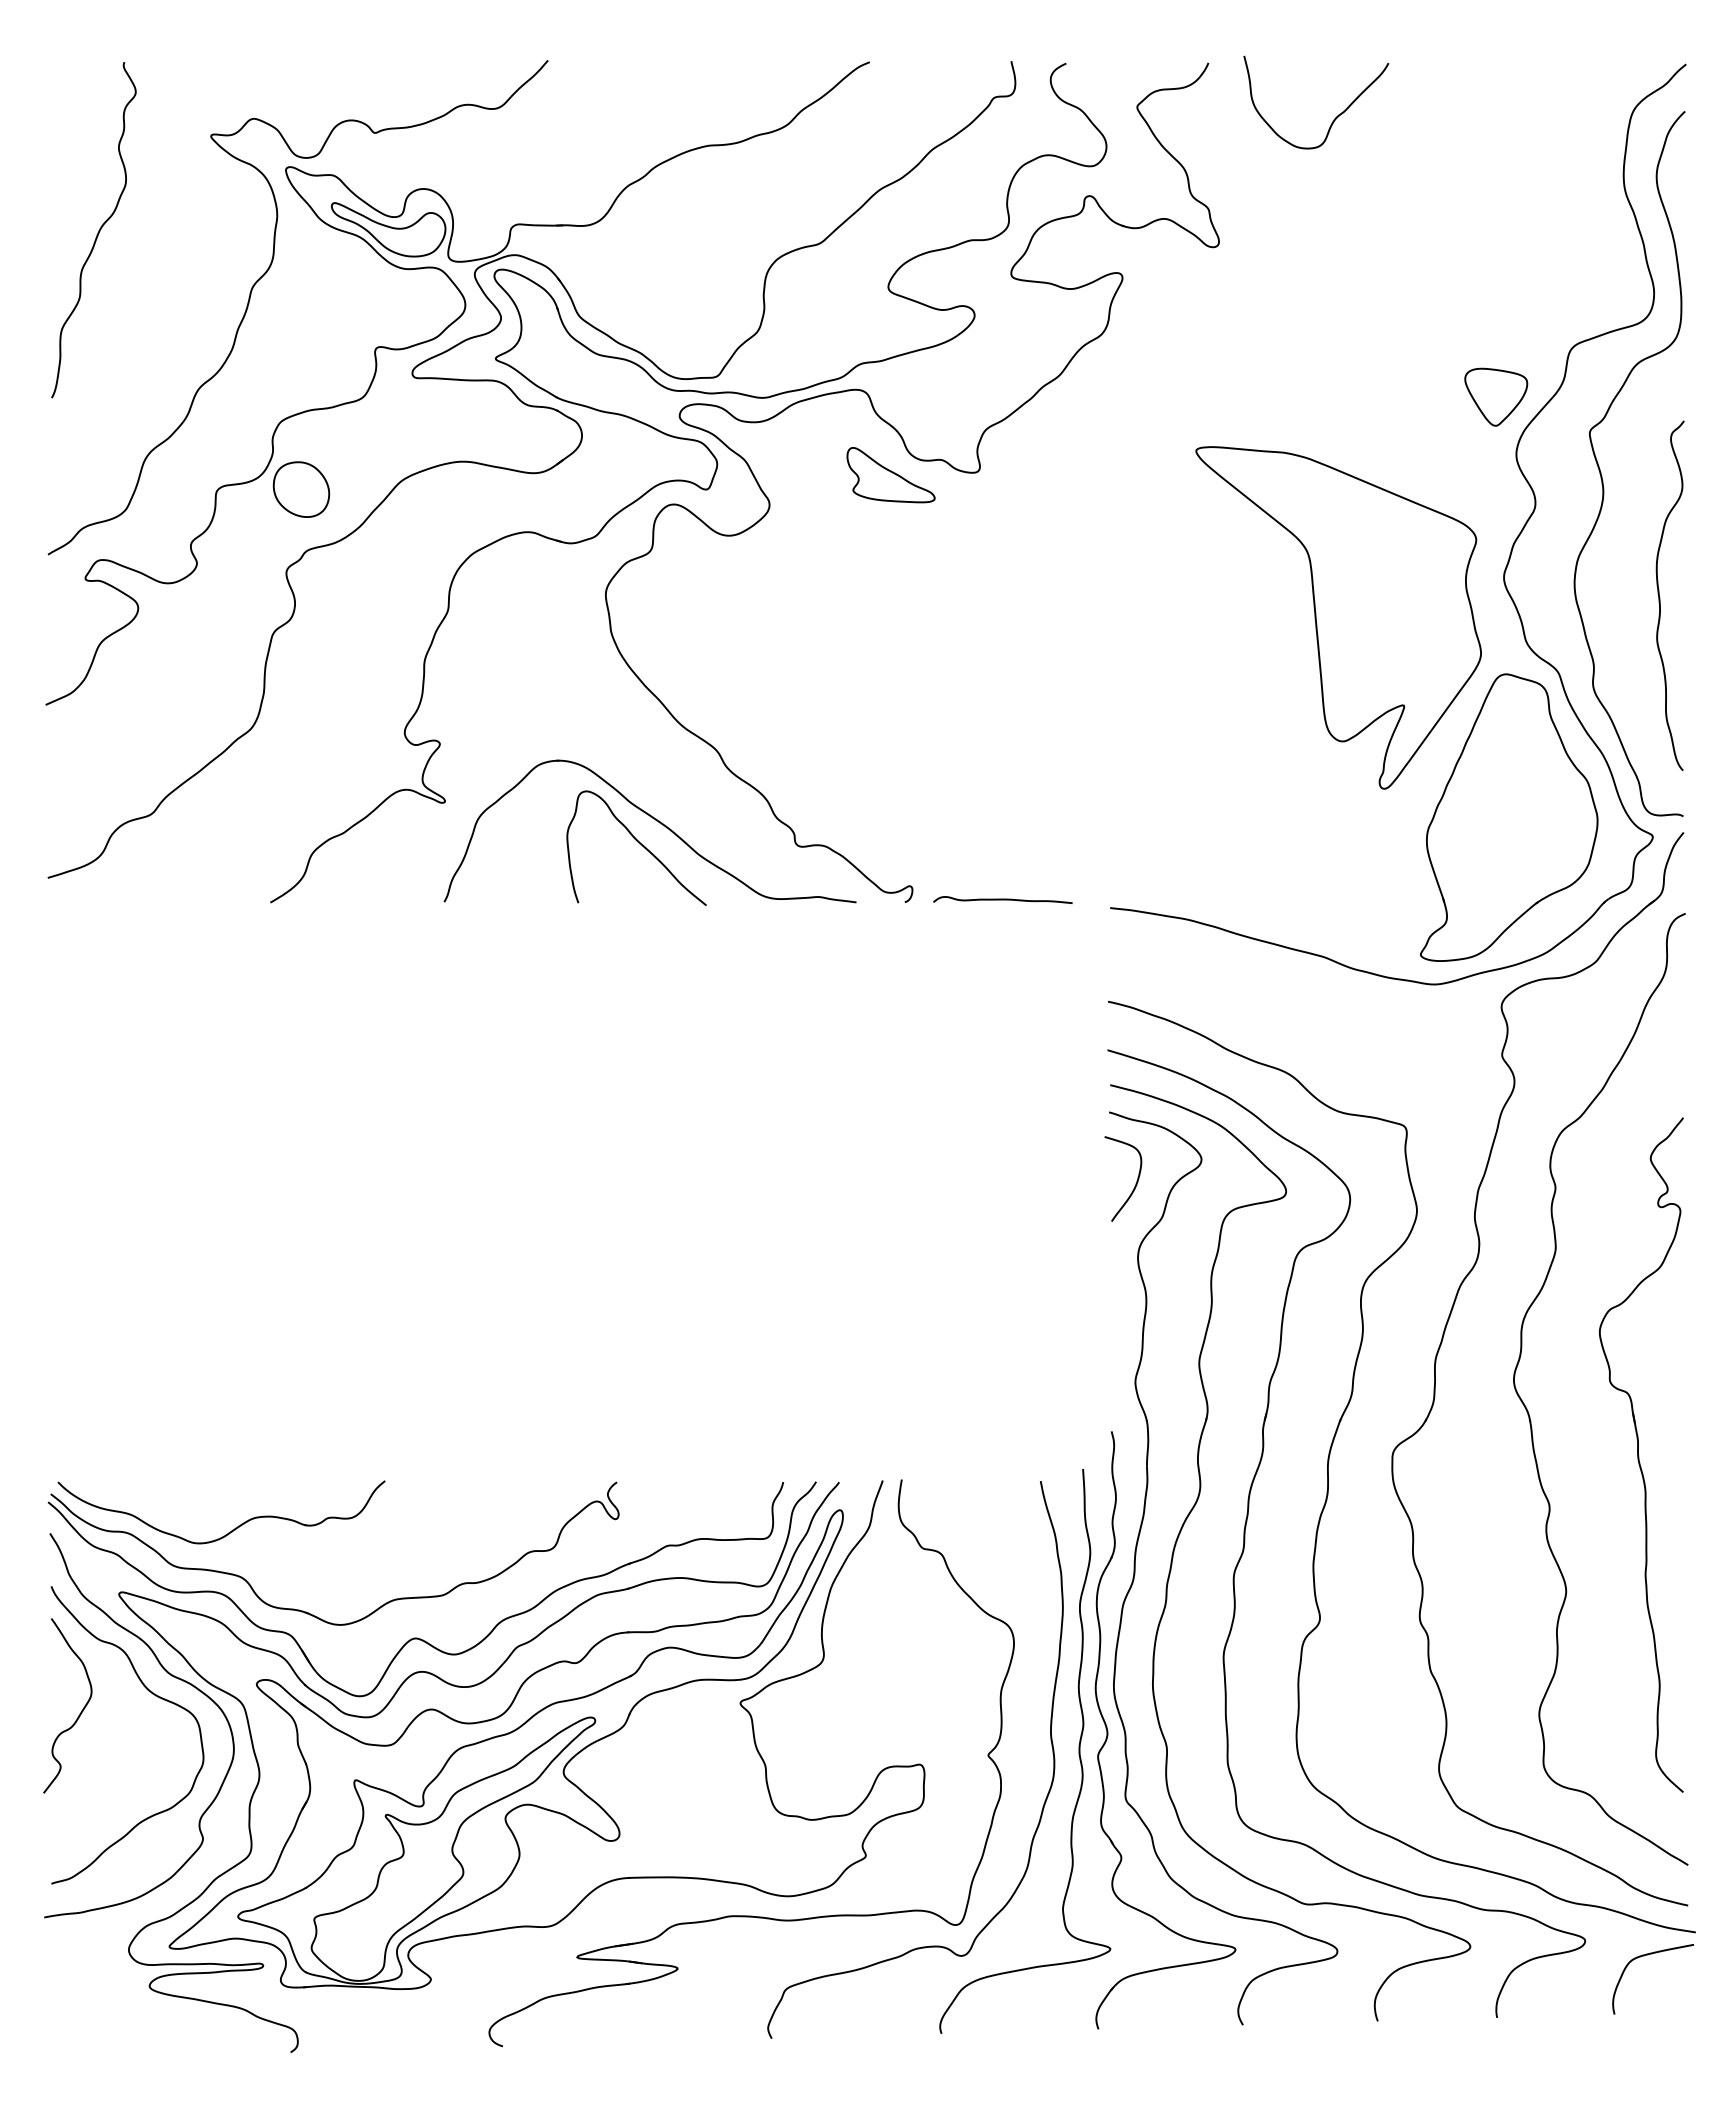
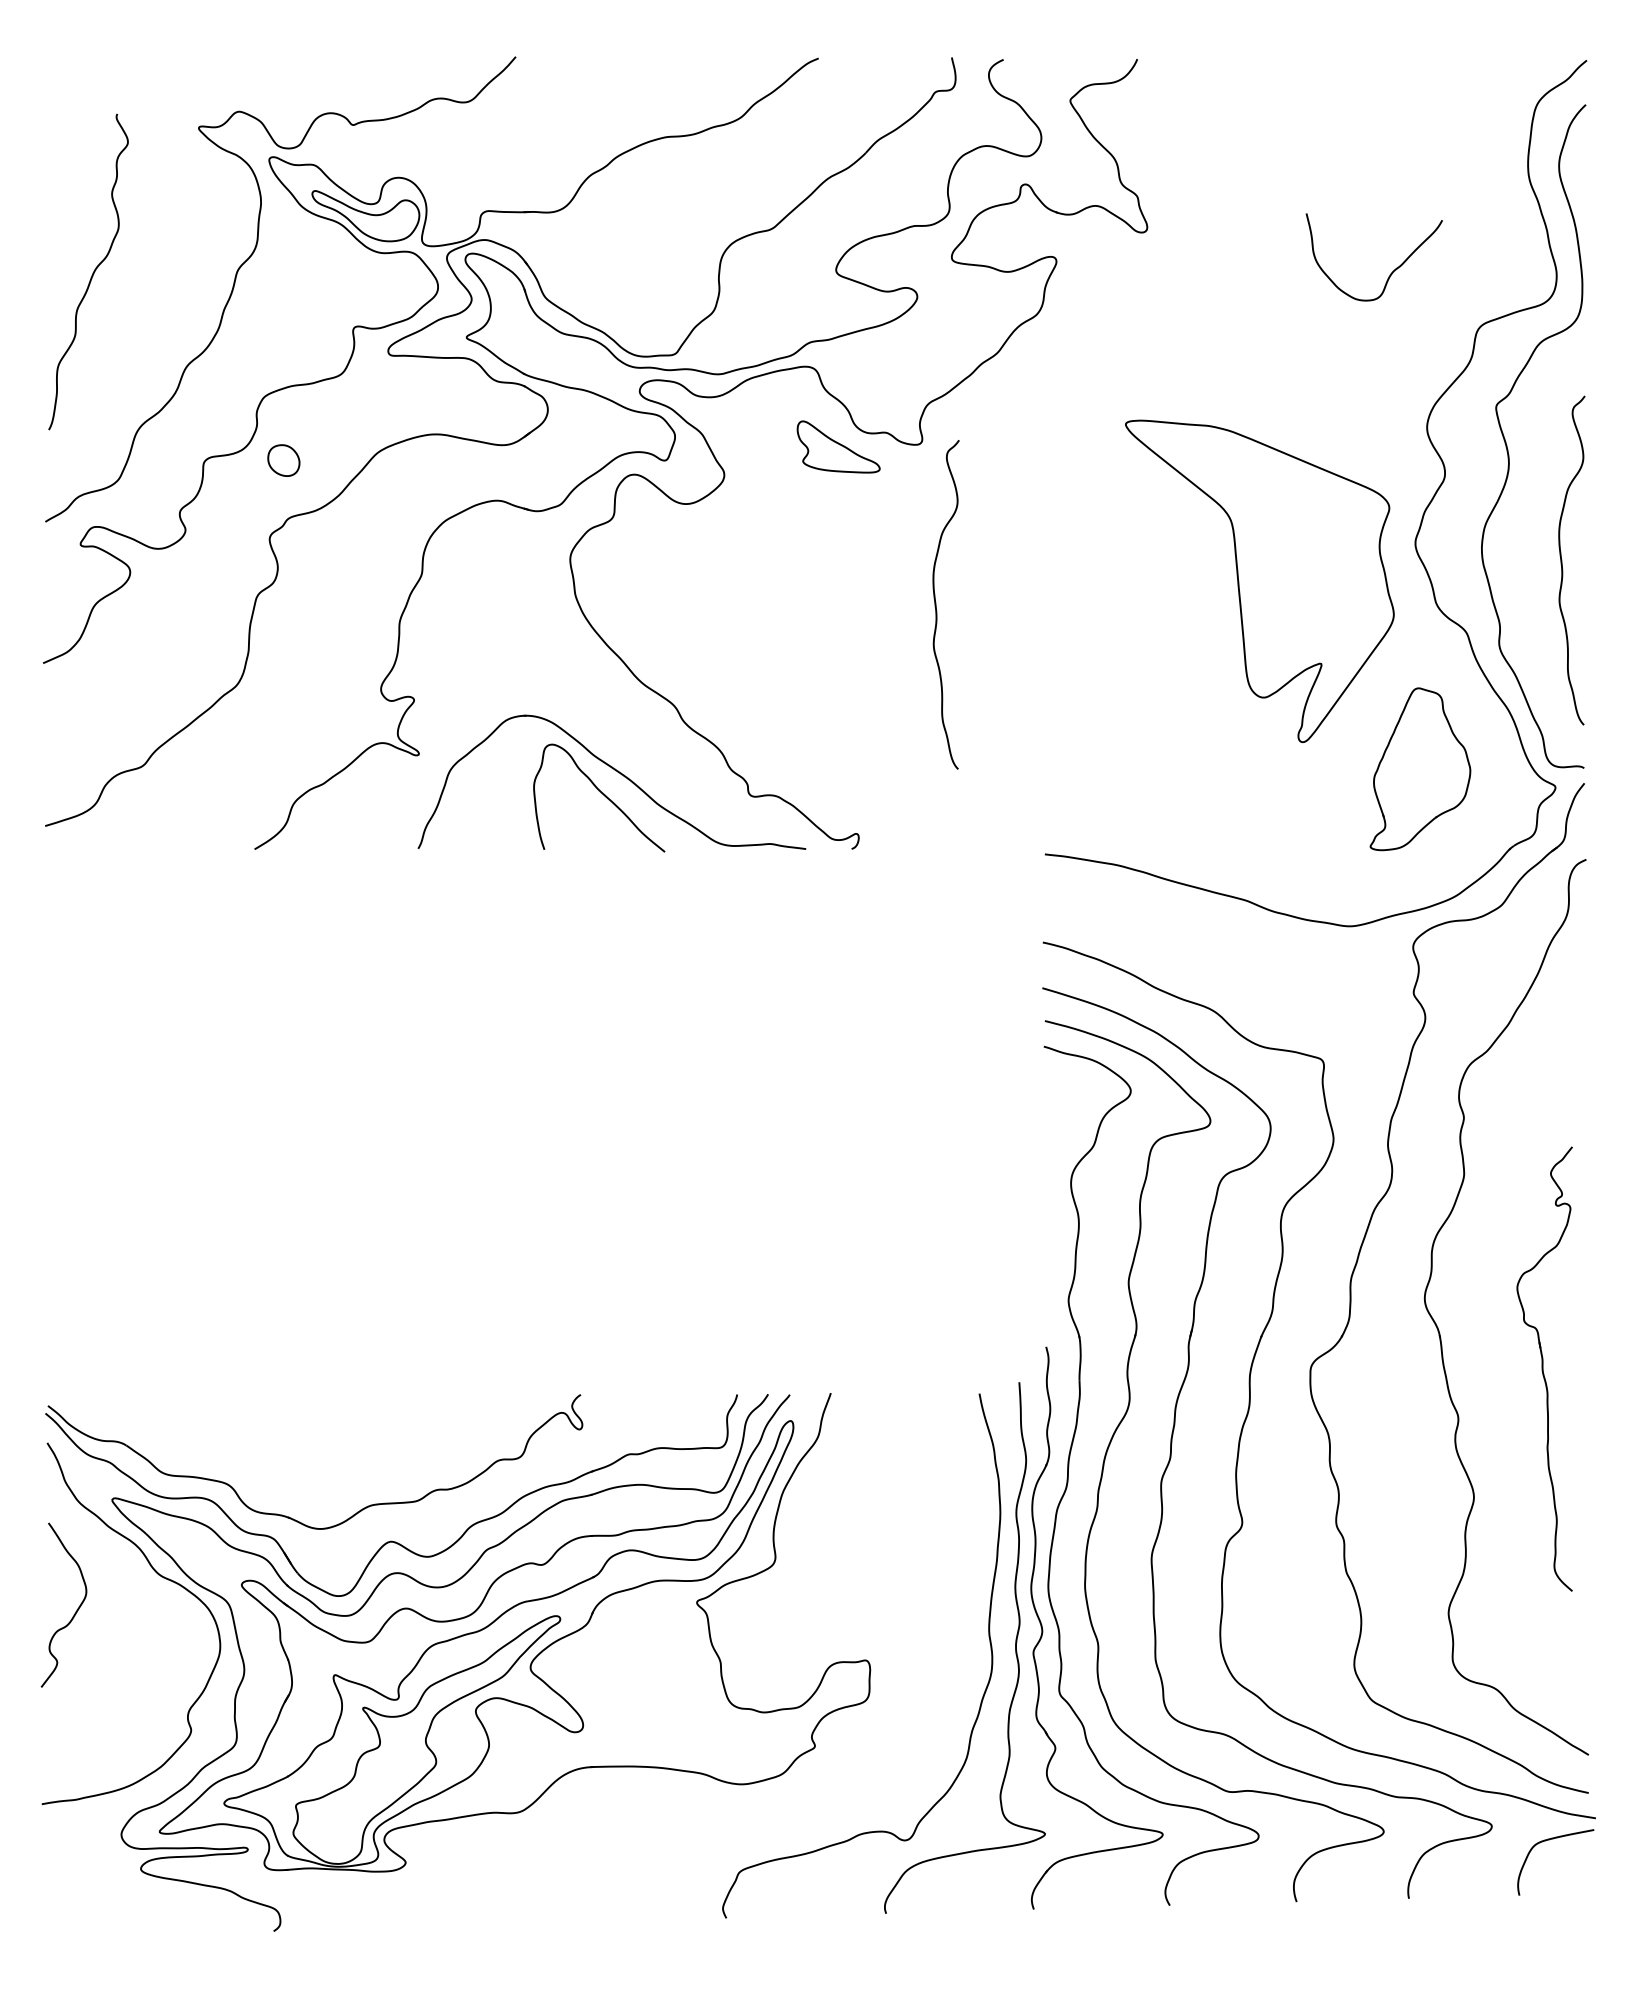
curve: (1333, 119) -> (1390, 273), moved
curve: (97, 232) -> (91, 274), moved
part: (1496, 396) -> (1408, 373), removed
part: (301, 489) -> (283, 460), size x0.6
curve: (995, 644) -> (936, 606), added
part: (1509, 817) -> (1420, 769), size x0.6
curve: (1002, 899) -> (943, 846), removed
curve: (1135, 1183) -> (1068, 1113), removed
part: (1641, 1454) -> (1544, 1368), size x0.7
part: (232, 1529) -> (218, 1439), removed
curve: (155, 1696) -> (146, 1596), removed
part: (751, 1915) -> (707, 1802), removed

